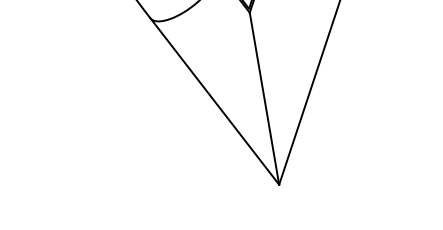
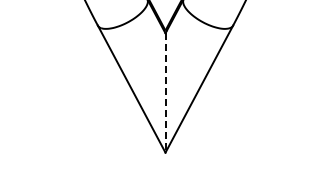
line: (264, 99) -> (165, 93), solid -> dashed

